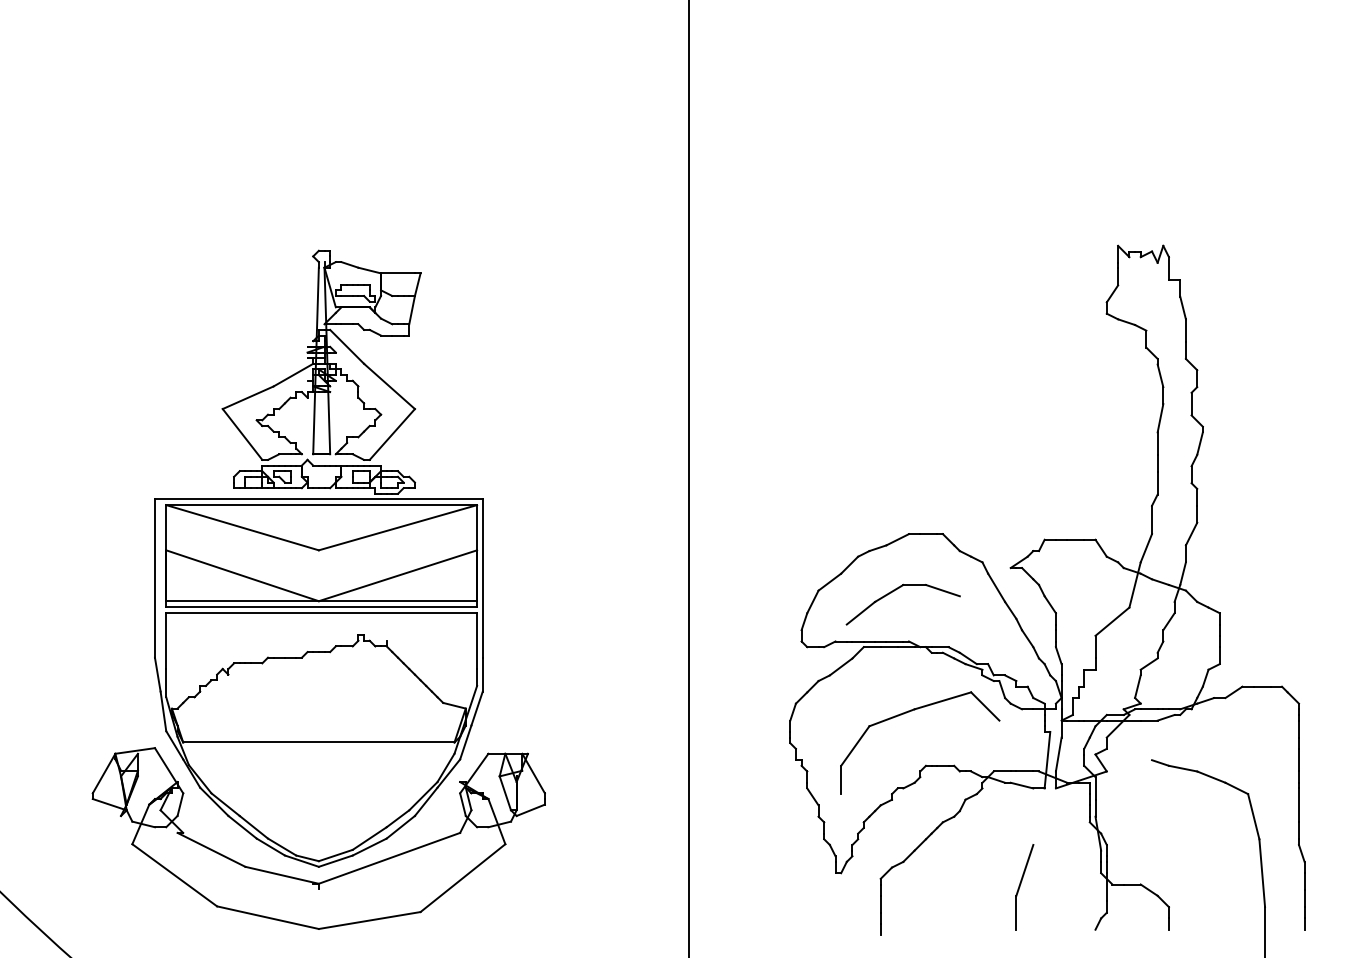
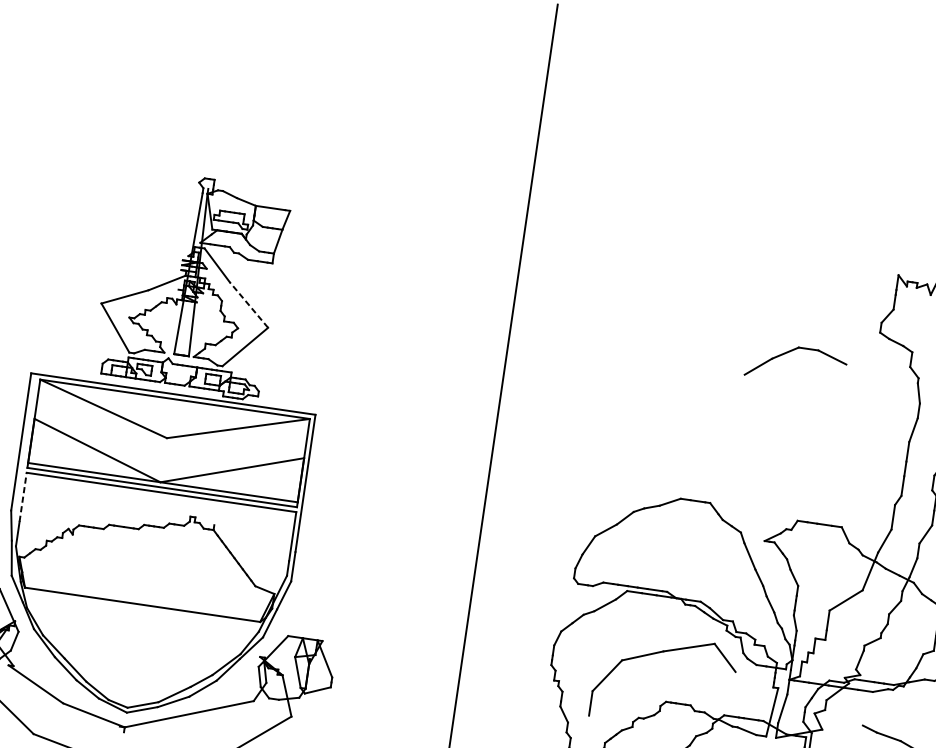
line: (389, 386) -> (248, 305), solid -> dashed
part: (896, 590) -> (792, 351), moved
line: (166, 640) -> (23, 497), solid -> dashed

